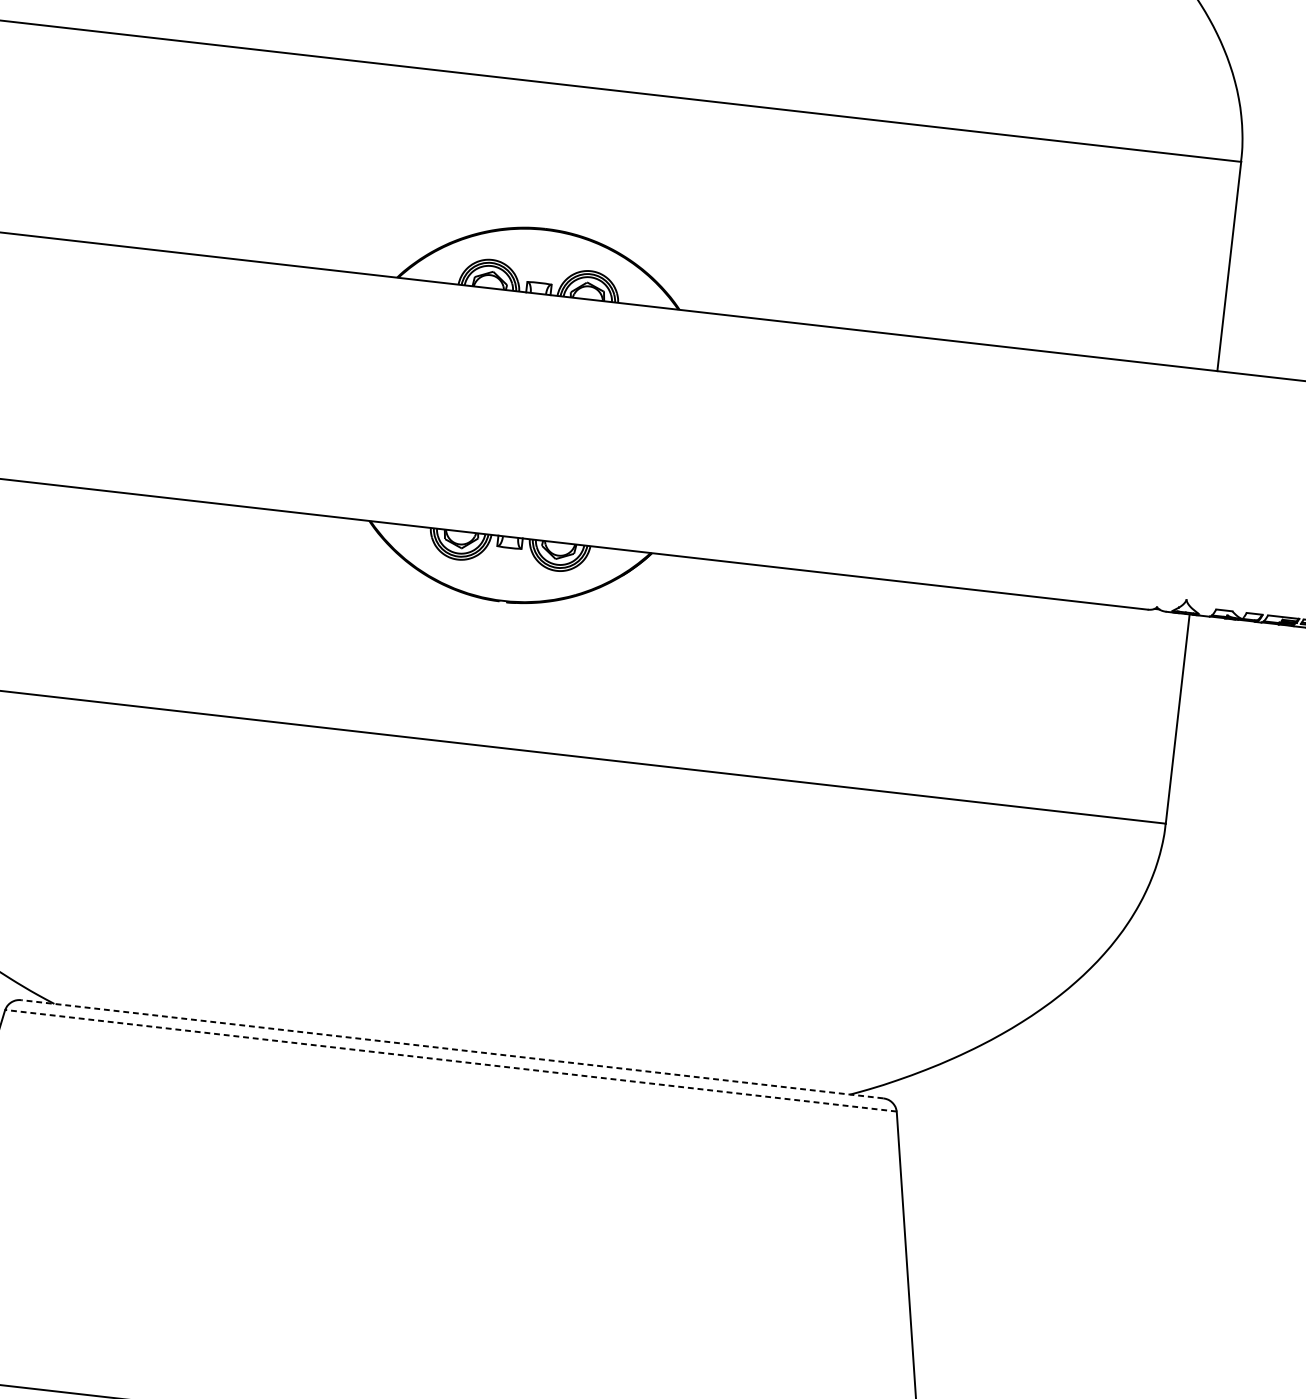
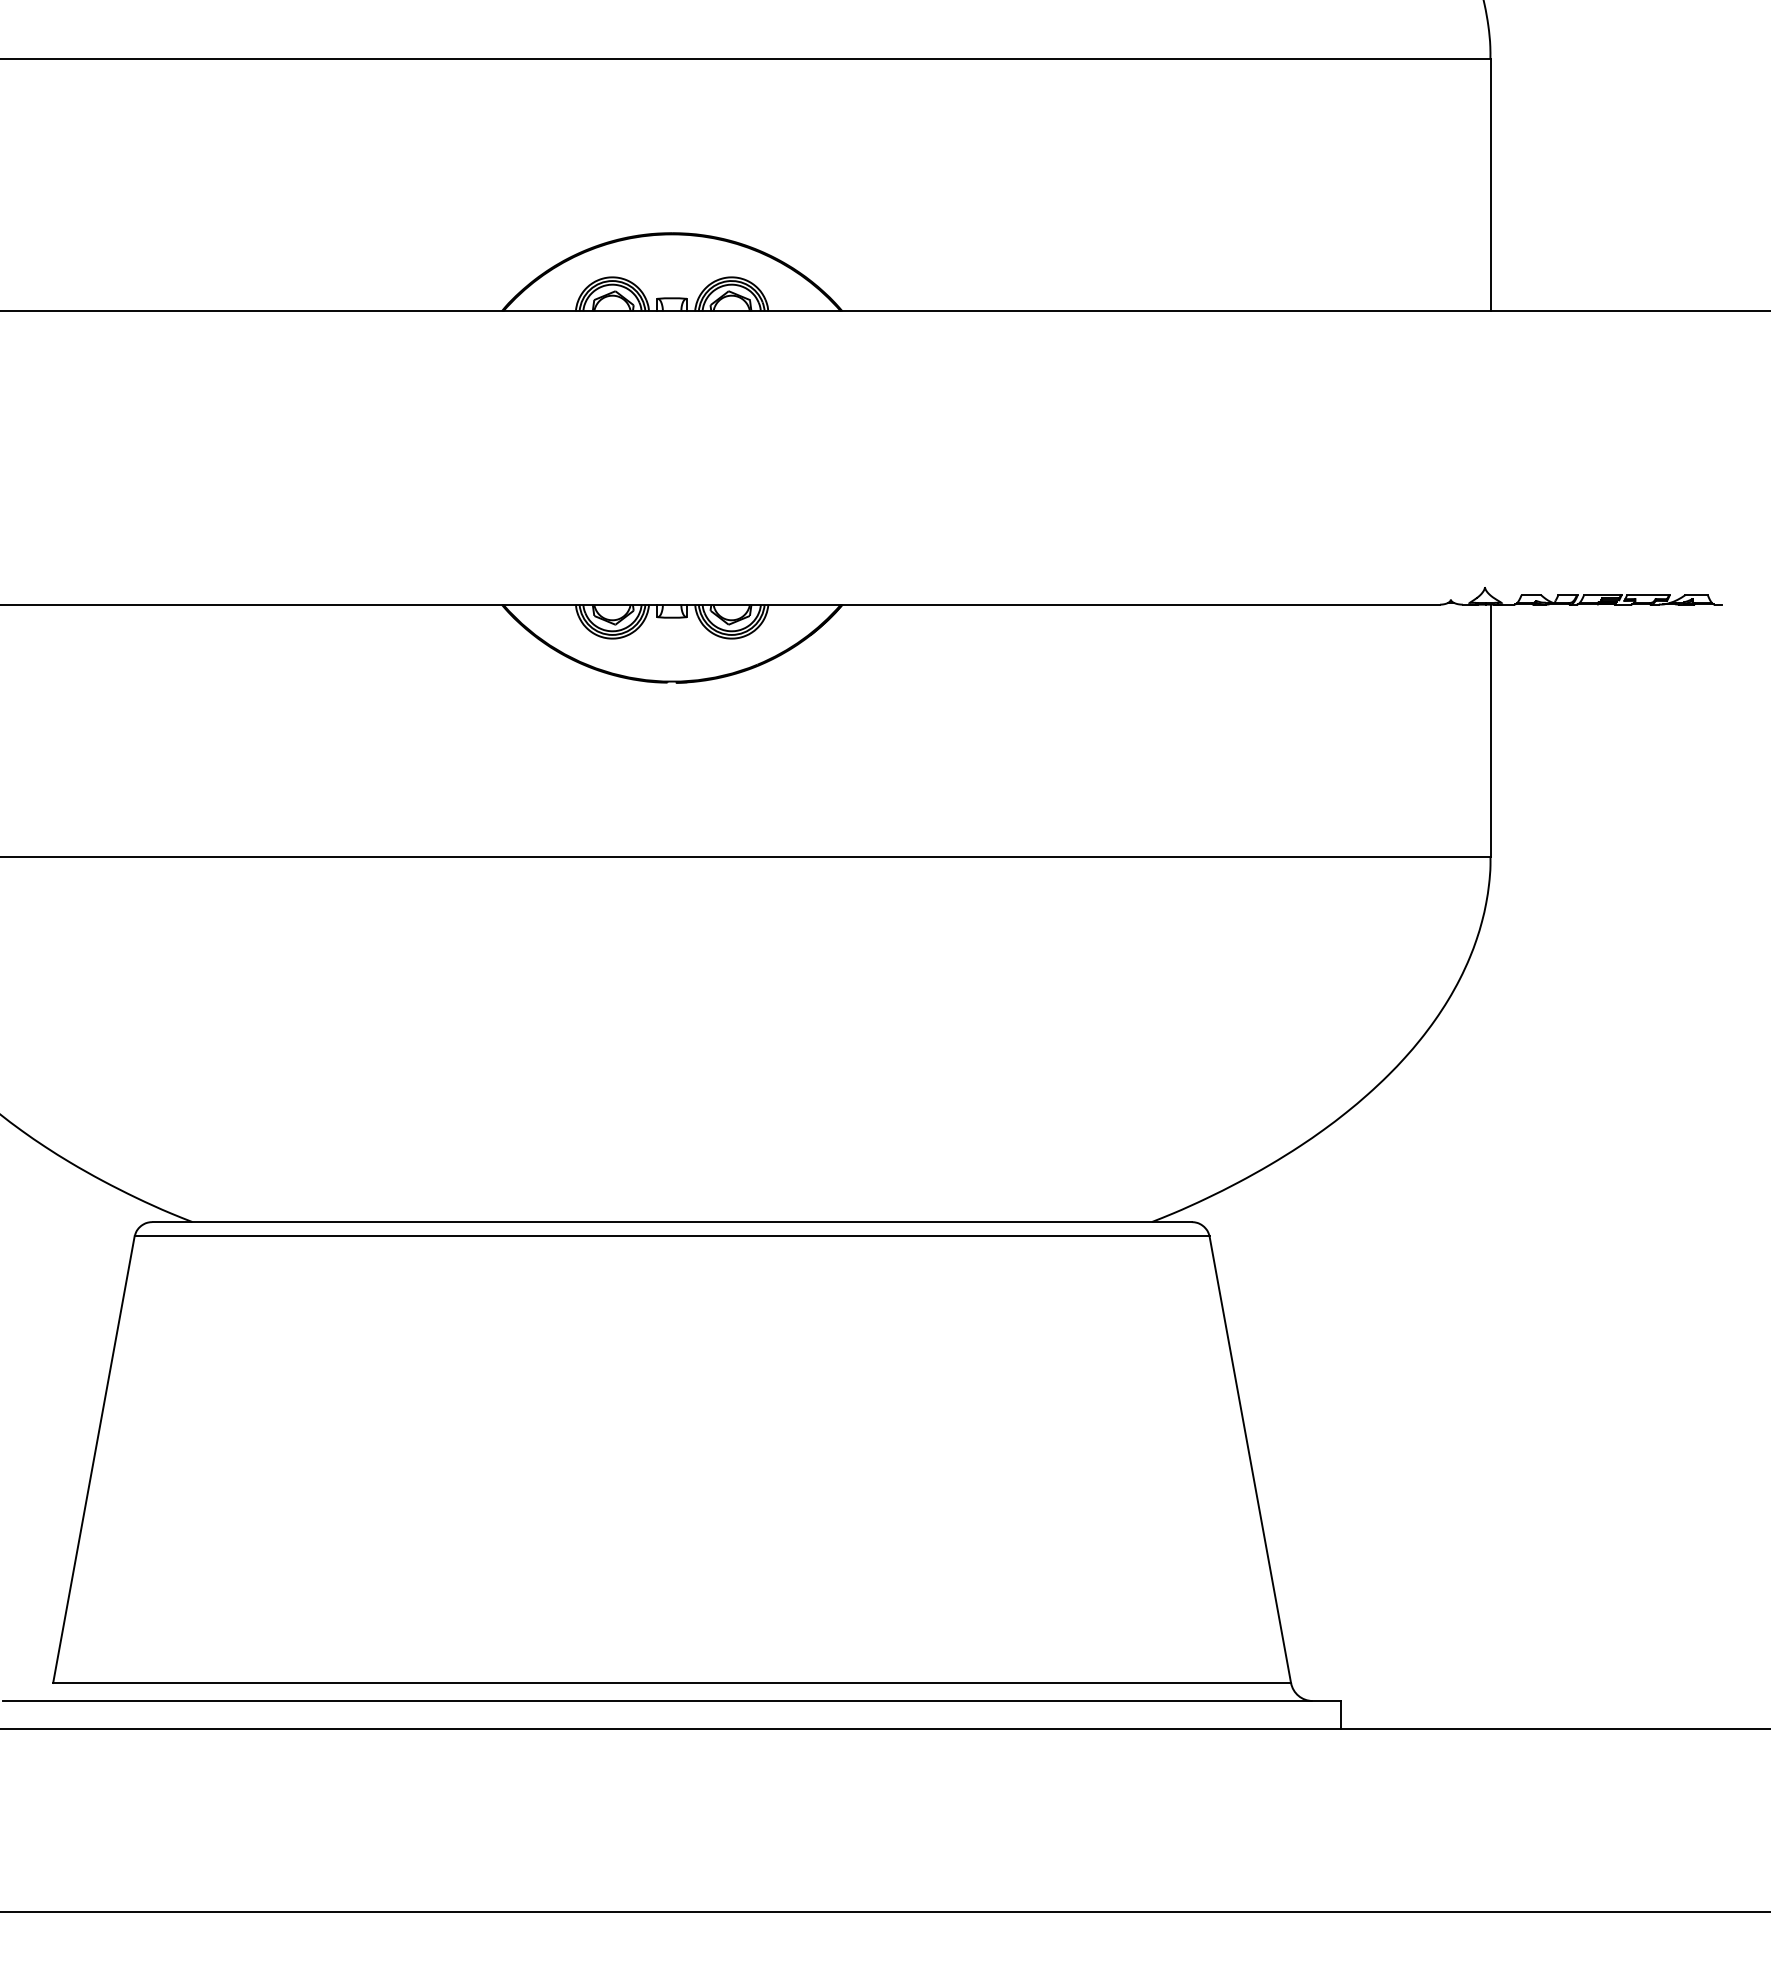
line: (452, 1049) -> (672, 1222), dashed -> solid
line: (450, 1060) -> (671, 1235), dashed -> solid

